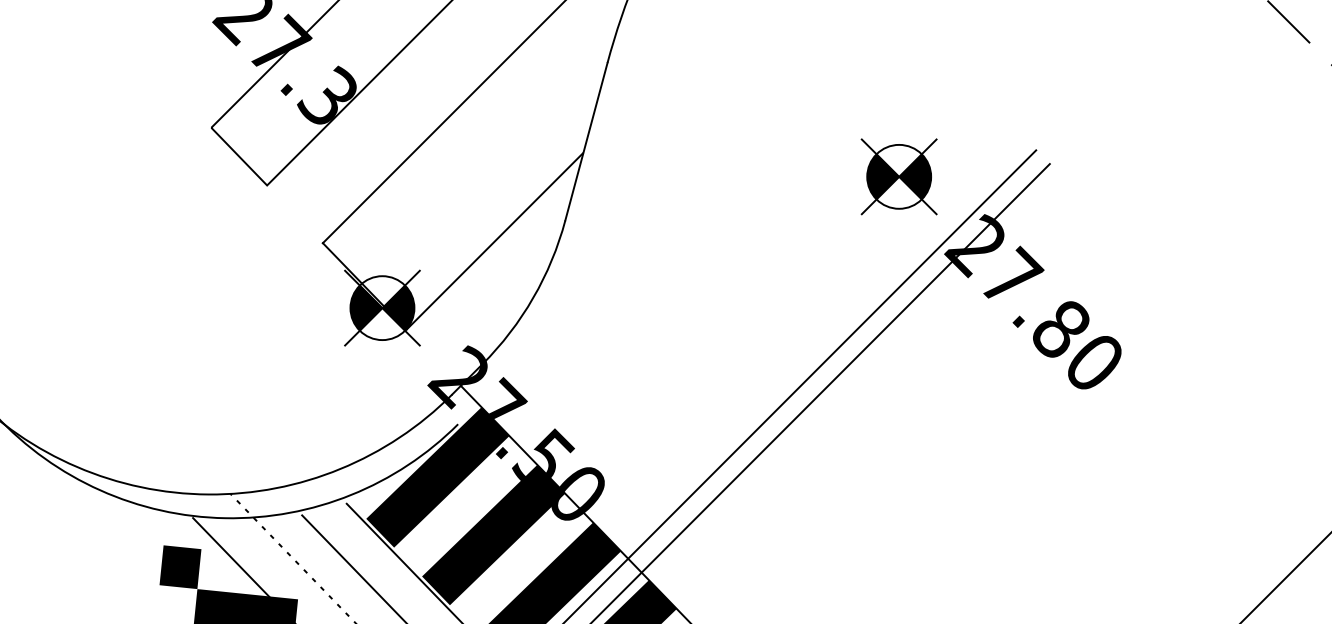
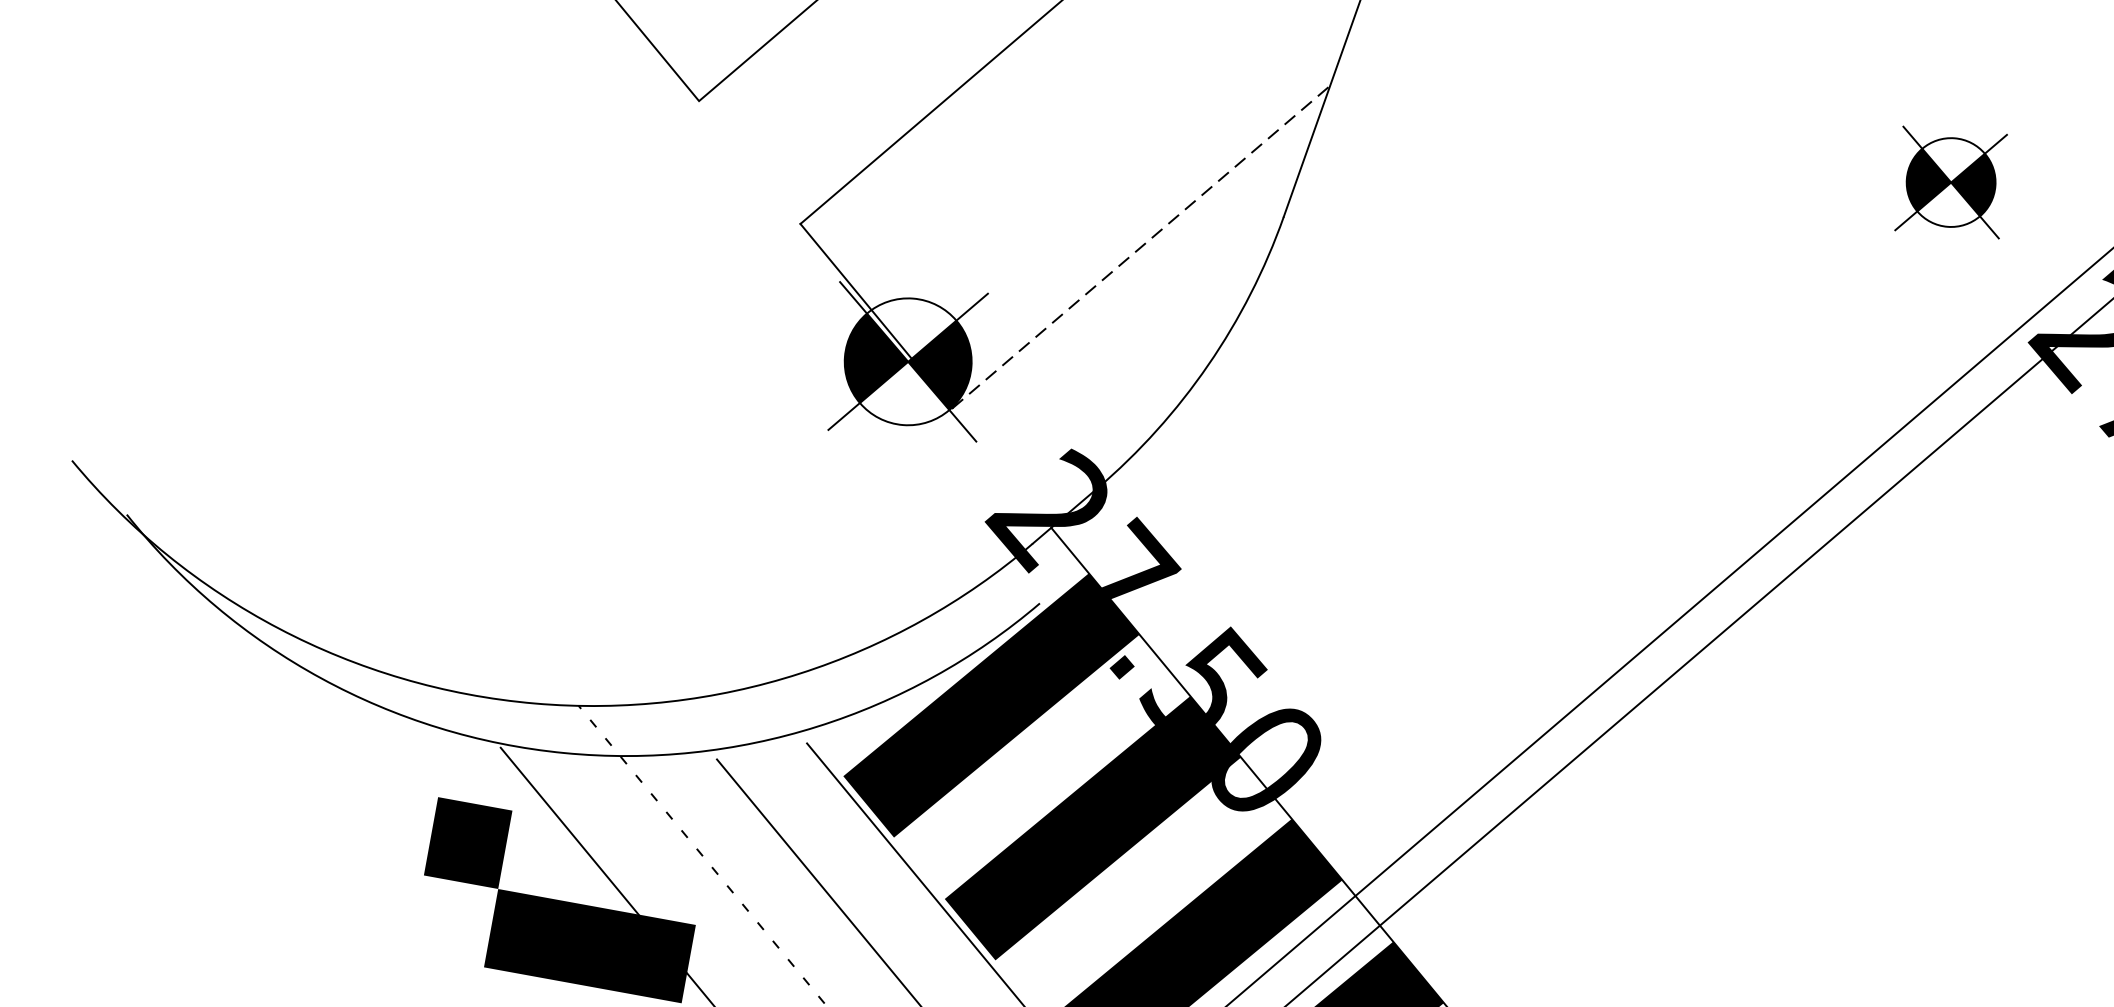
part: (898, 176) -> (1949, 181), size x0.7
line: (495, 240) -> (1142, 245), solid -> dashed

